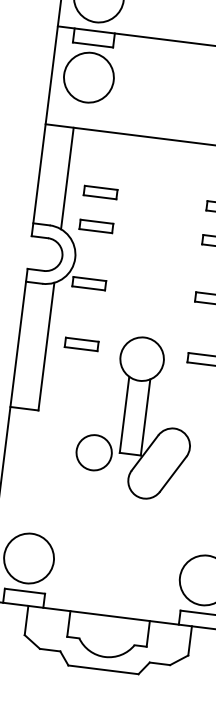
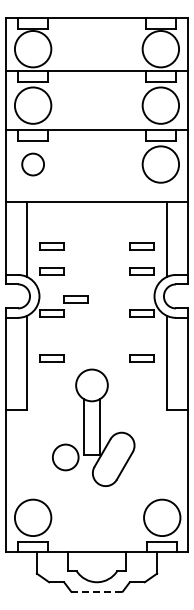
circle: (88, 77) -> (32, 164), size x0.6
part: (123, 268) -> (75, 299), added
part: (137, 416) -> (93, 427), moved
line: (102, 669) -> (96, 591), solid -> dashed

